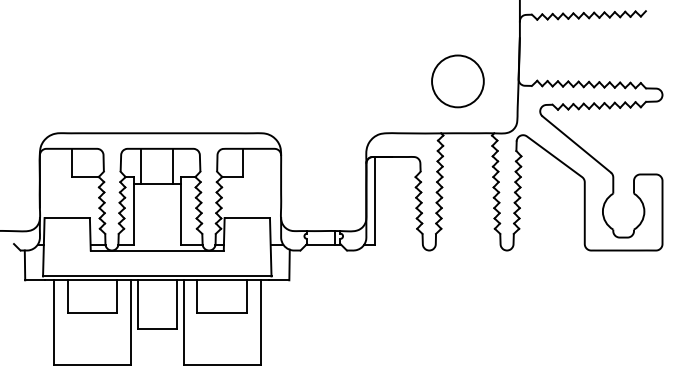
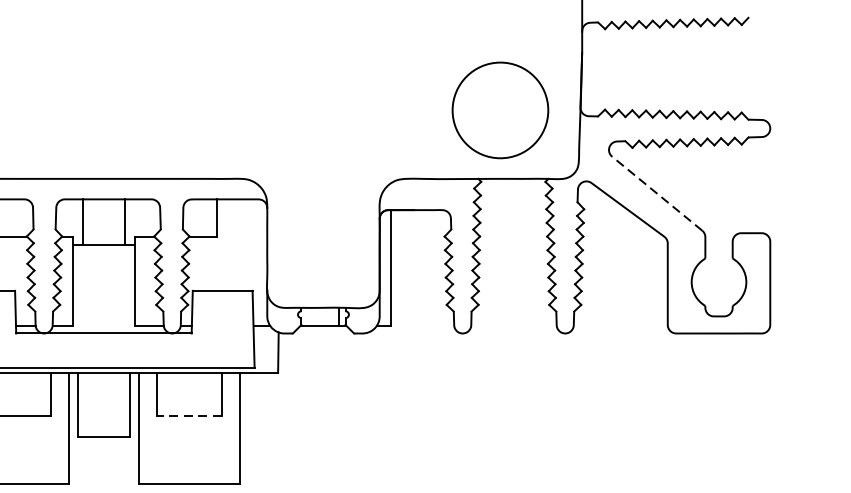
circle: (457, 81) -> (499, 110), size x1.4
line: (576, 144) -> (656, 193), solid -> dashed
line: (222, 312) -> (189, 415), solid -> dashed

